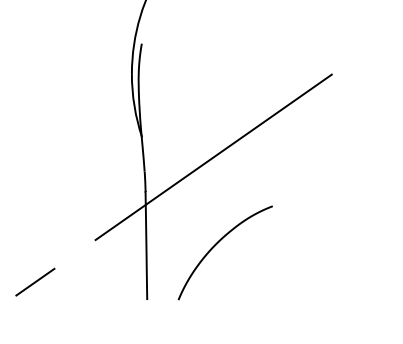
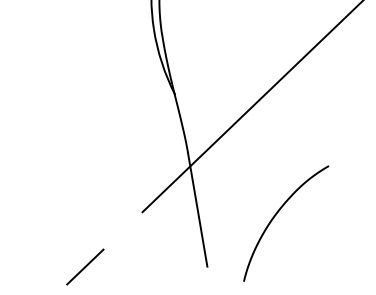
curve: (217, 244) -> (276, 215), moved

